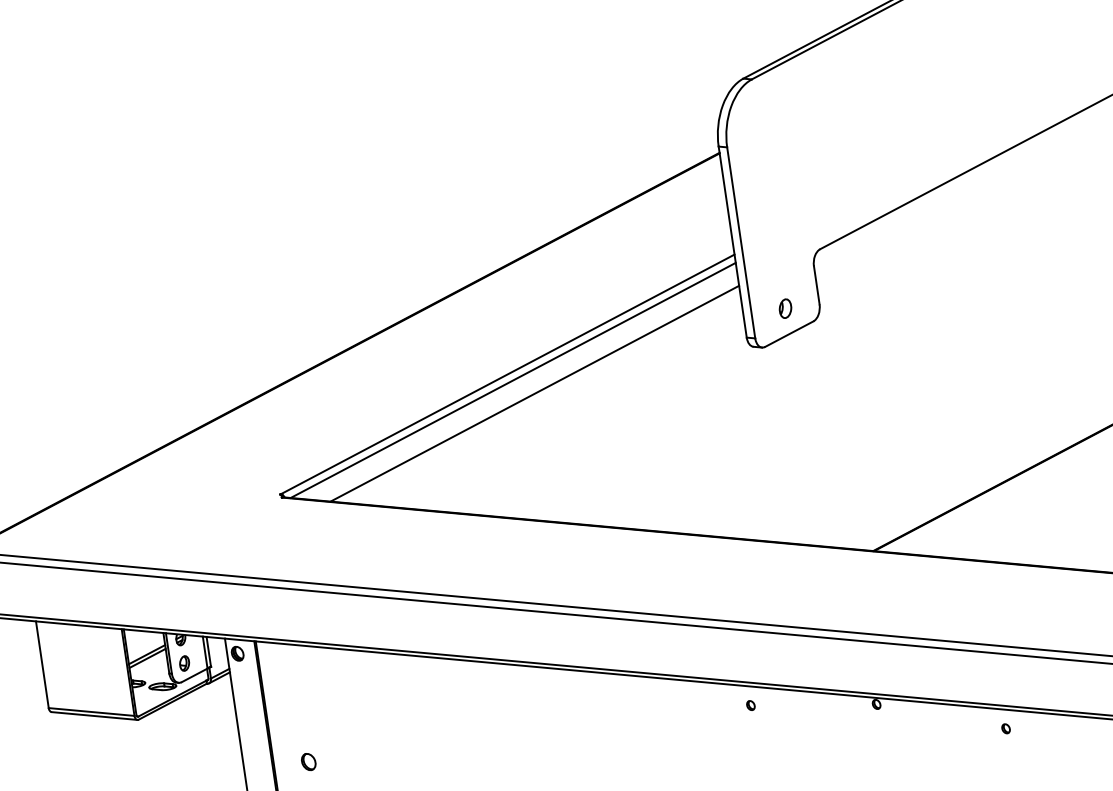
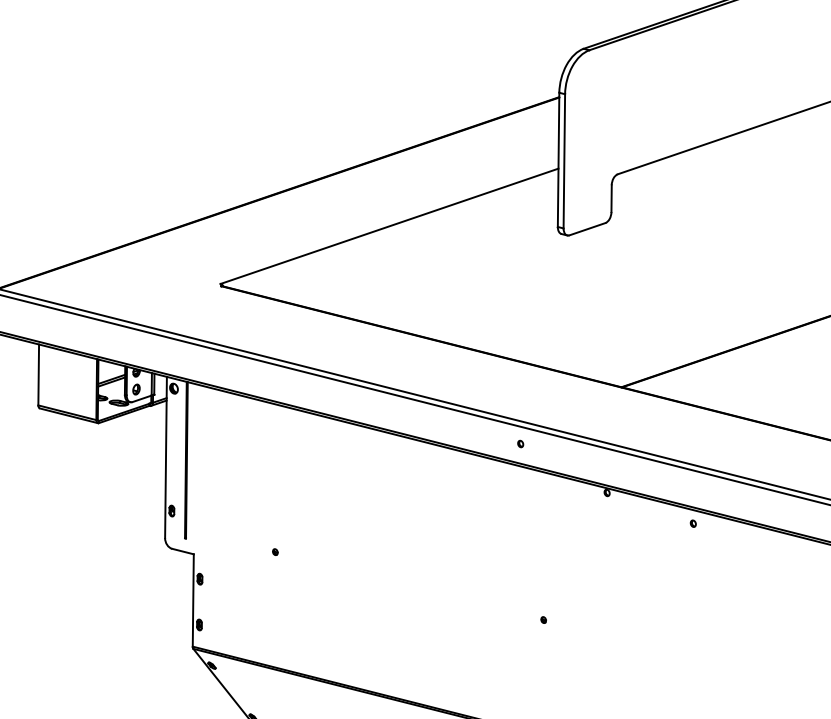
part: (785, 308) -> (587, 211), removed
line: (512, 379) -> (392, 230), removed
line: (535, 393) -> (406, 242), removed
part: (750, 704) -> (520, 443), moved
part: (307, 761) -> (210, 470), removed

